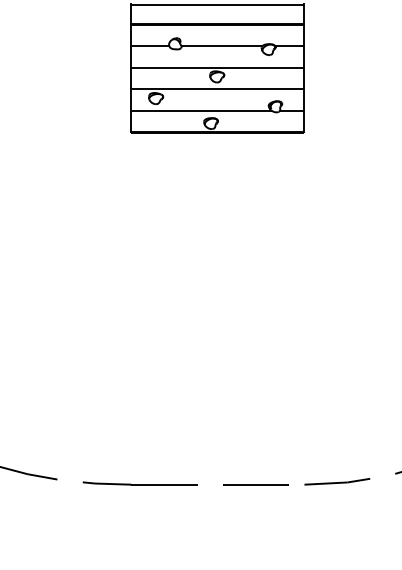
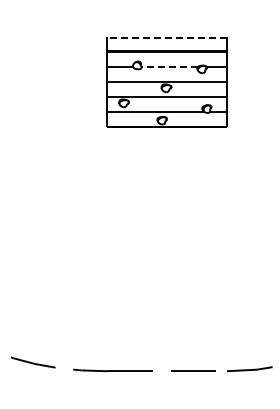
line: (217, 5) -> (166, 38), solid -> dashed
line: (221, 46) -> (169, 67), solid -> dashed

